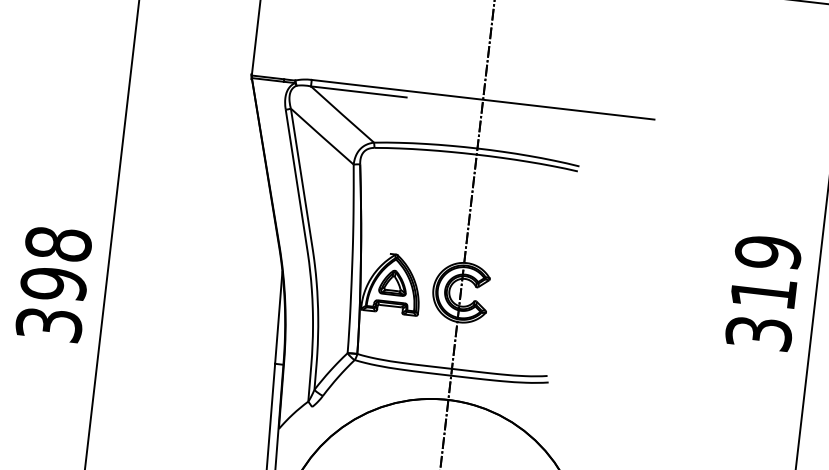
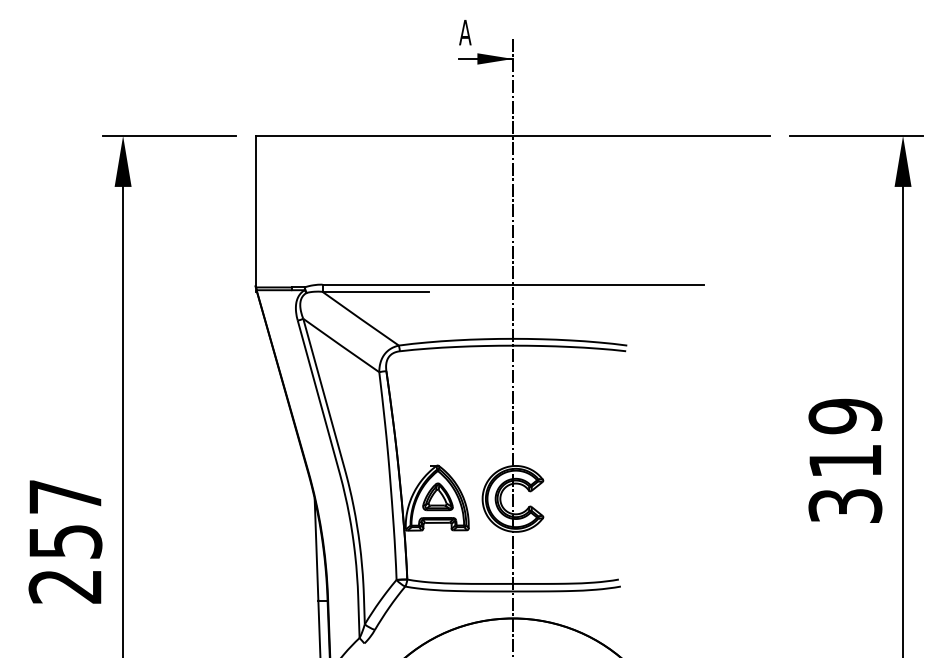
text: (53, 284) -> (65, 541), 398 -> 257

